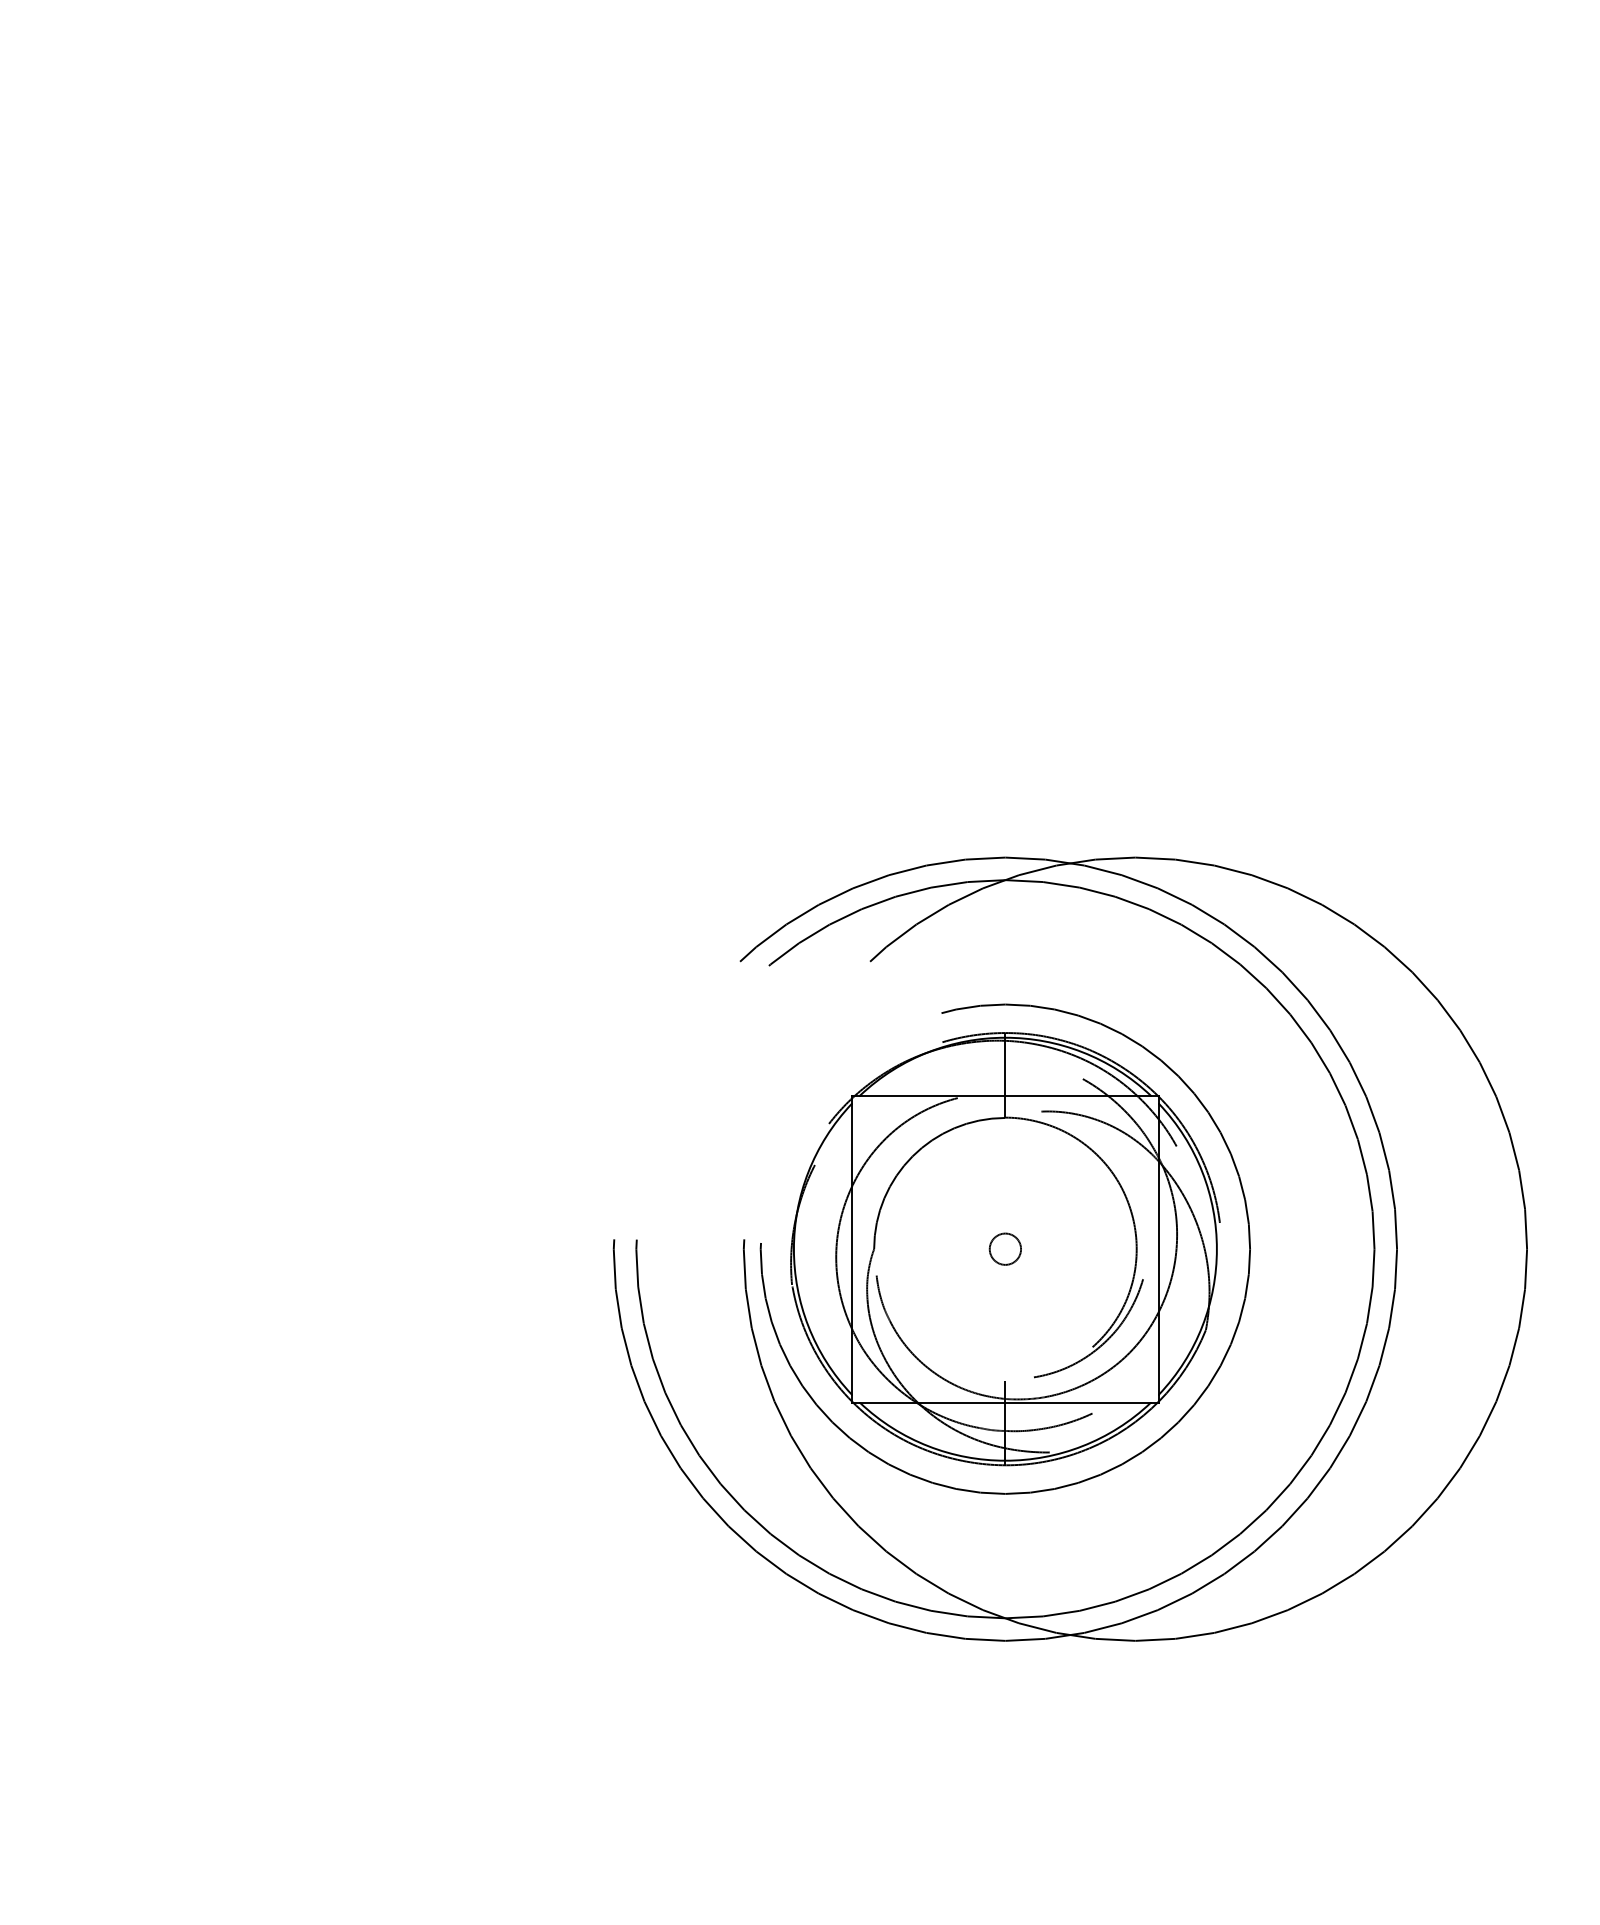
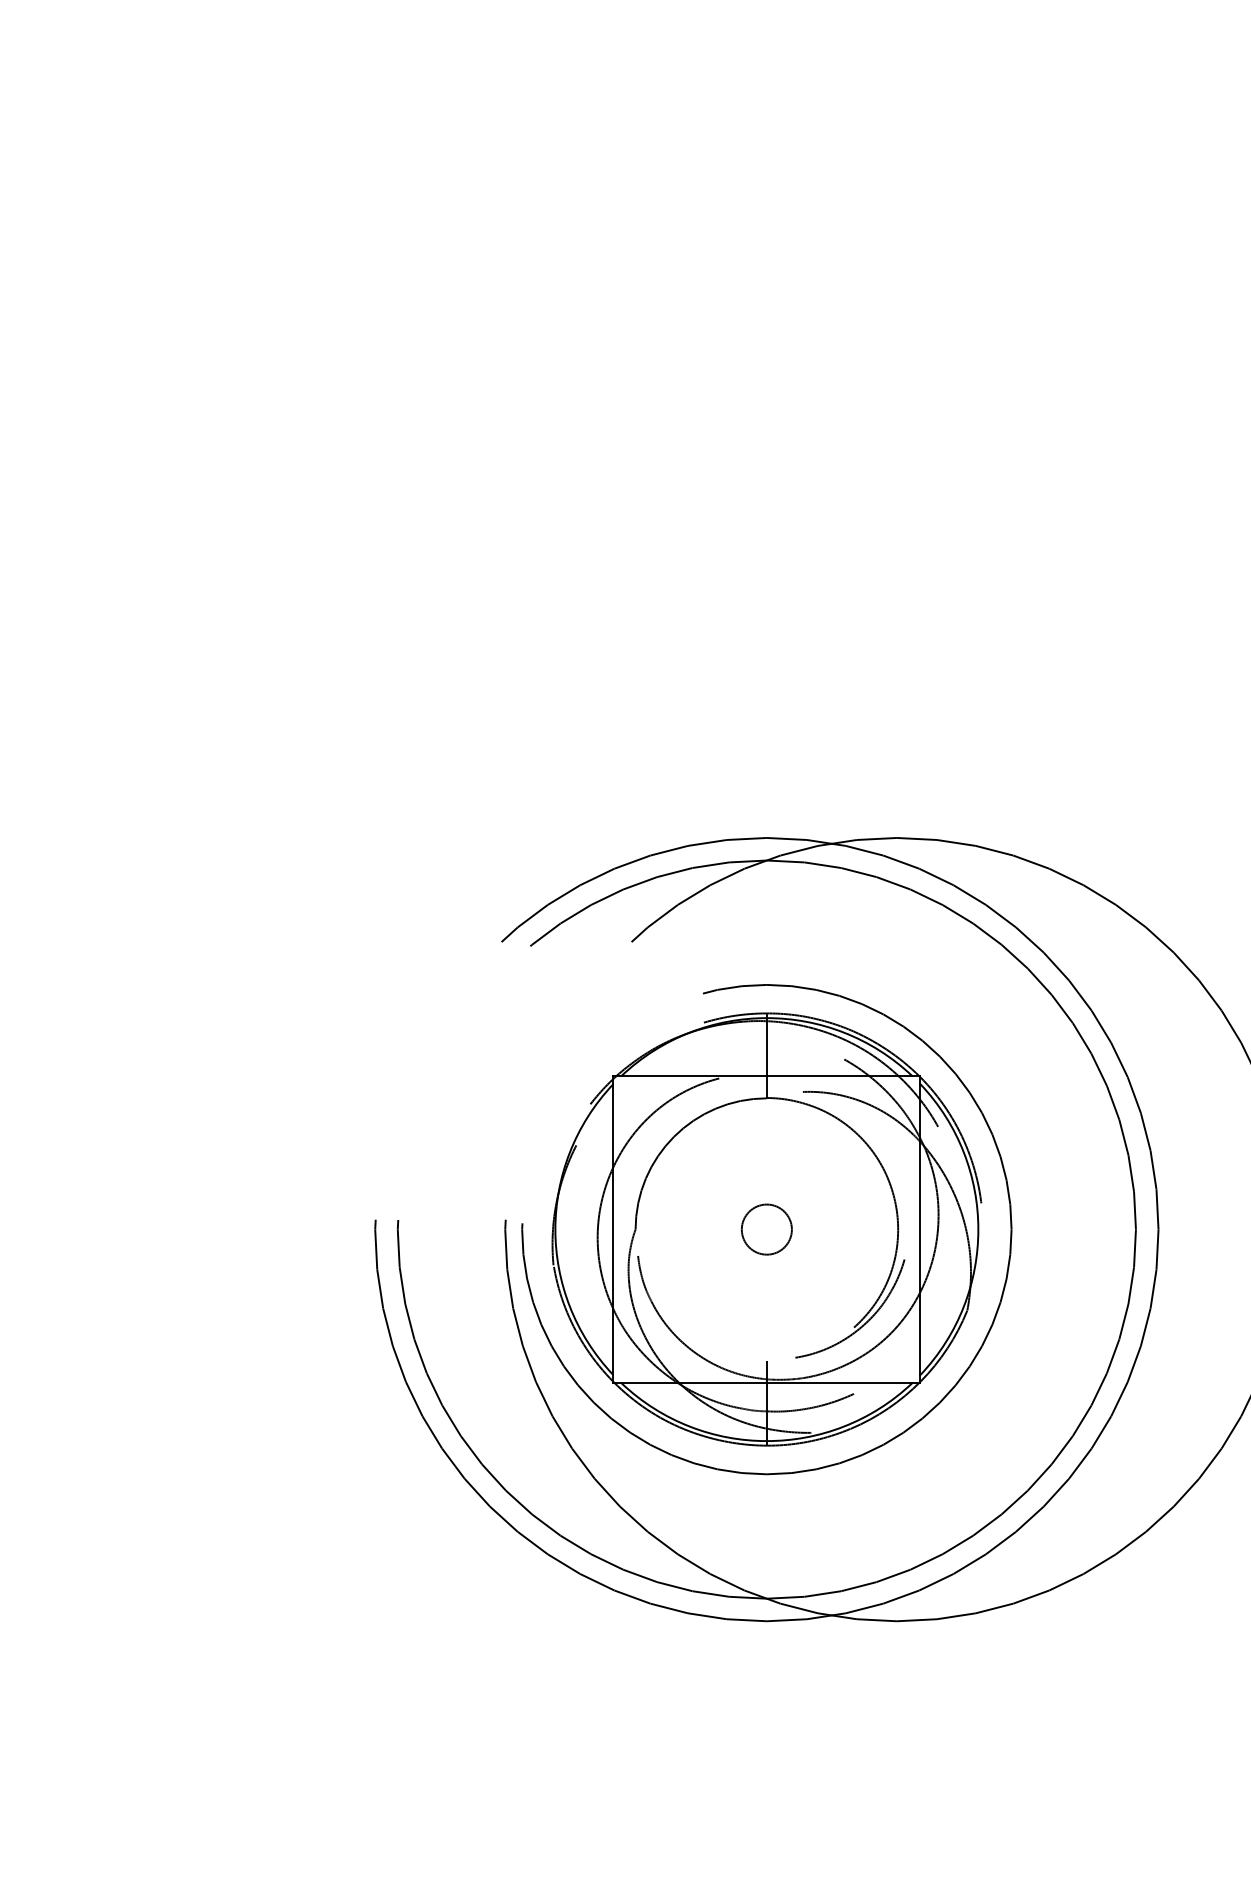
circle: (1005, 1248) -> (766, 1228), size x1.6

